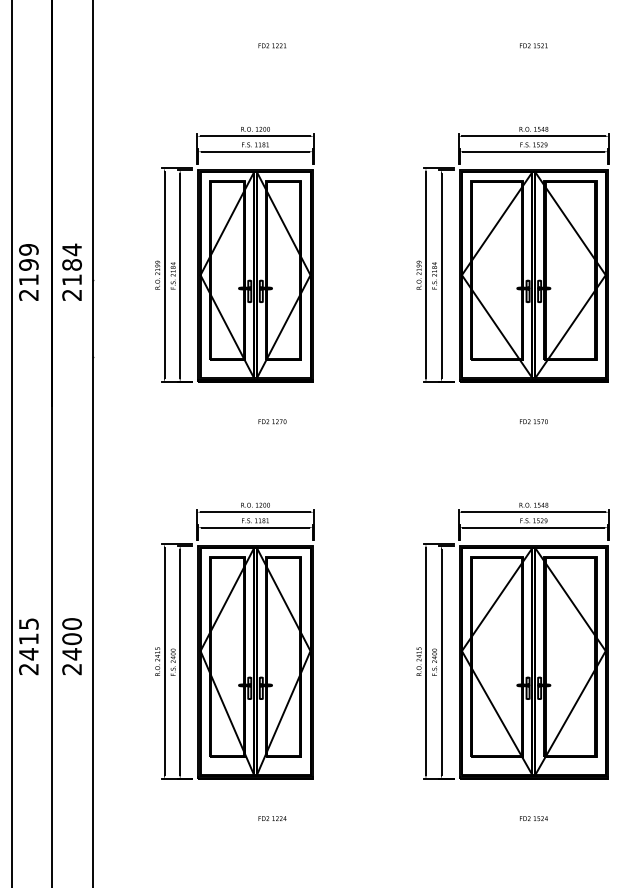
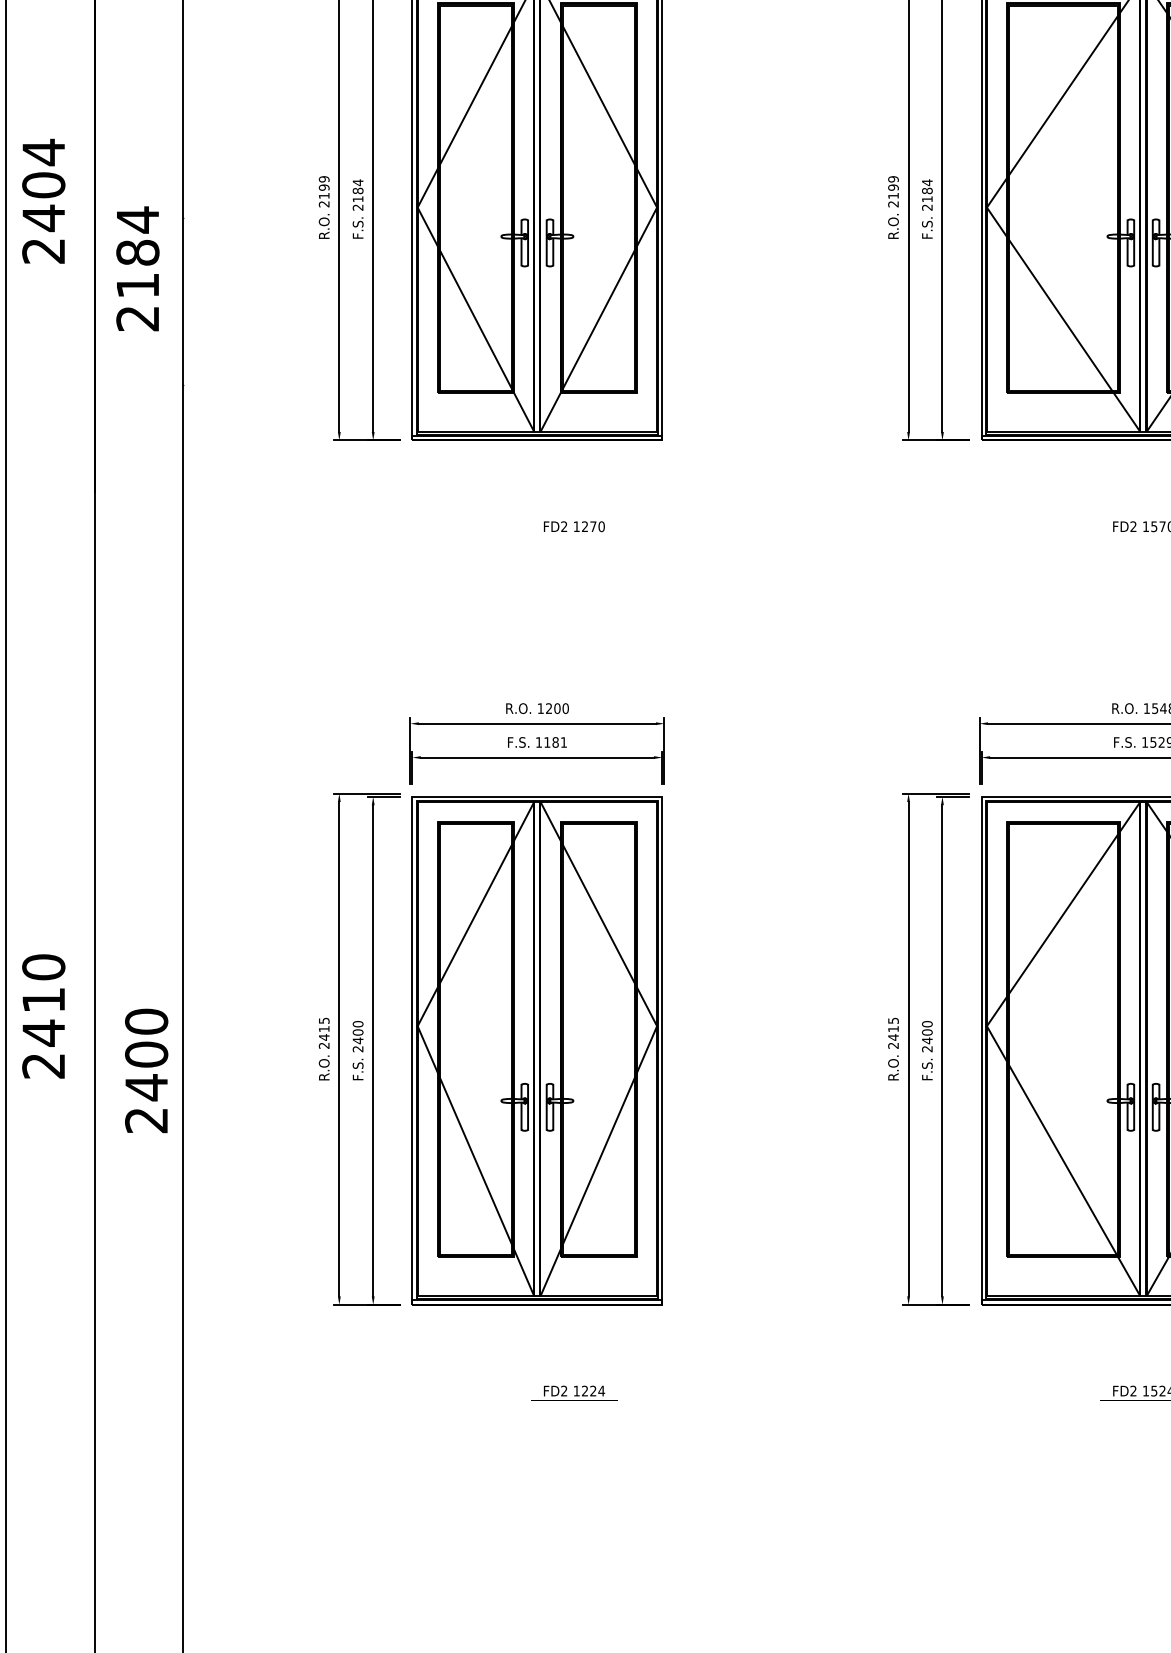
text: (28, 264) -> (42, 184), 2199 -> 2404
text: (71, 271) -> (136, 267), moved
text: (28, 623) -> (42, 966), 2415 -> 2410
text: (71, 646) -> (145, 1070), moved

